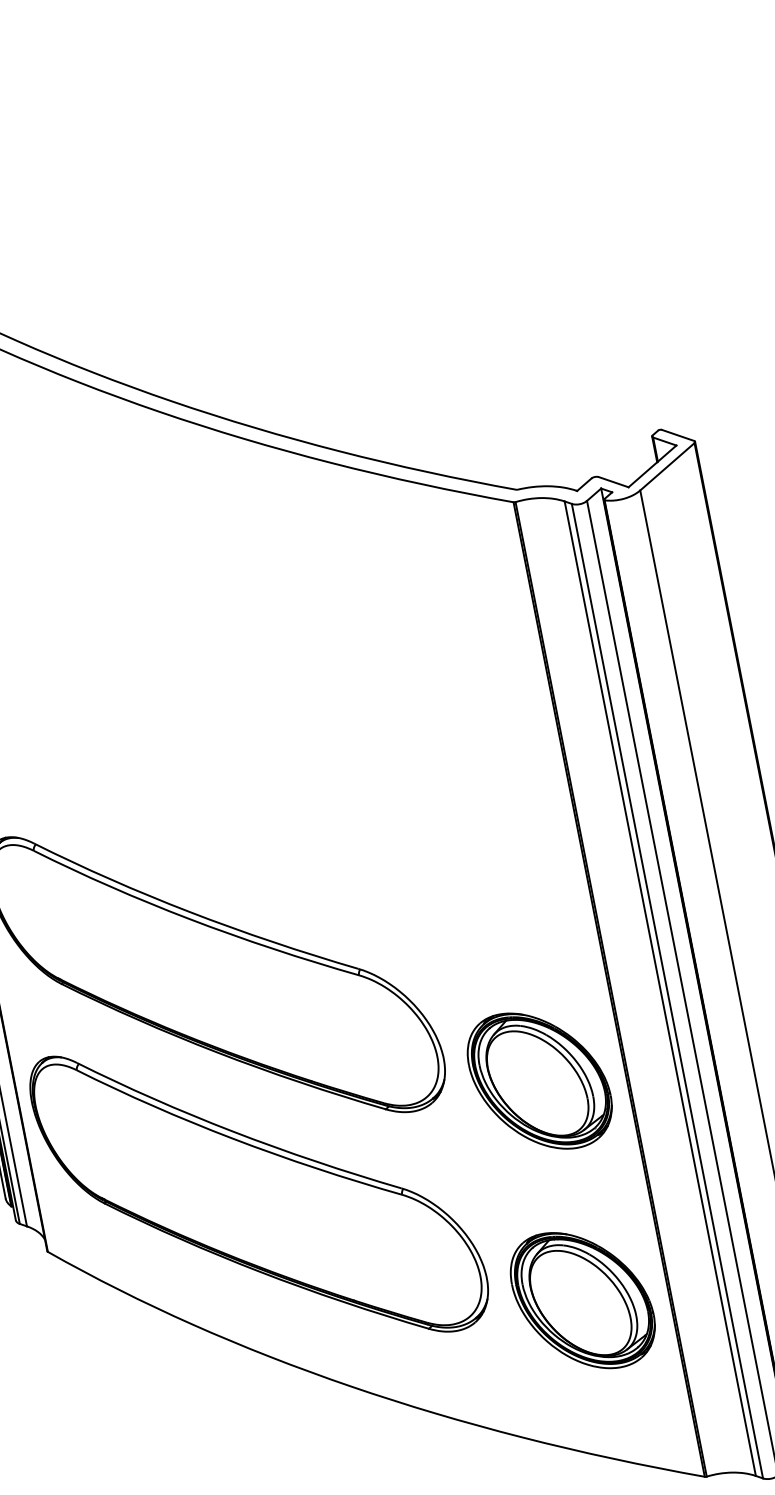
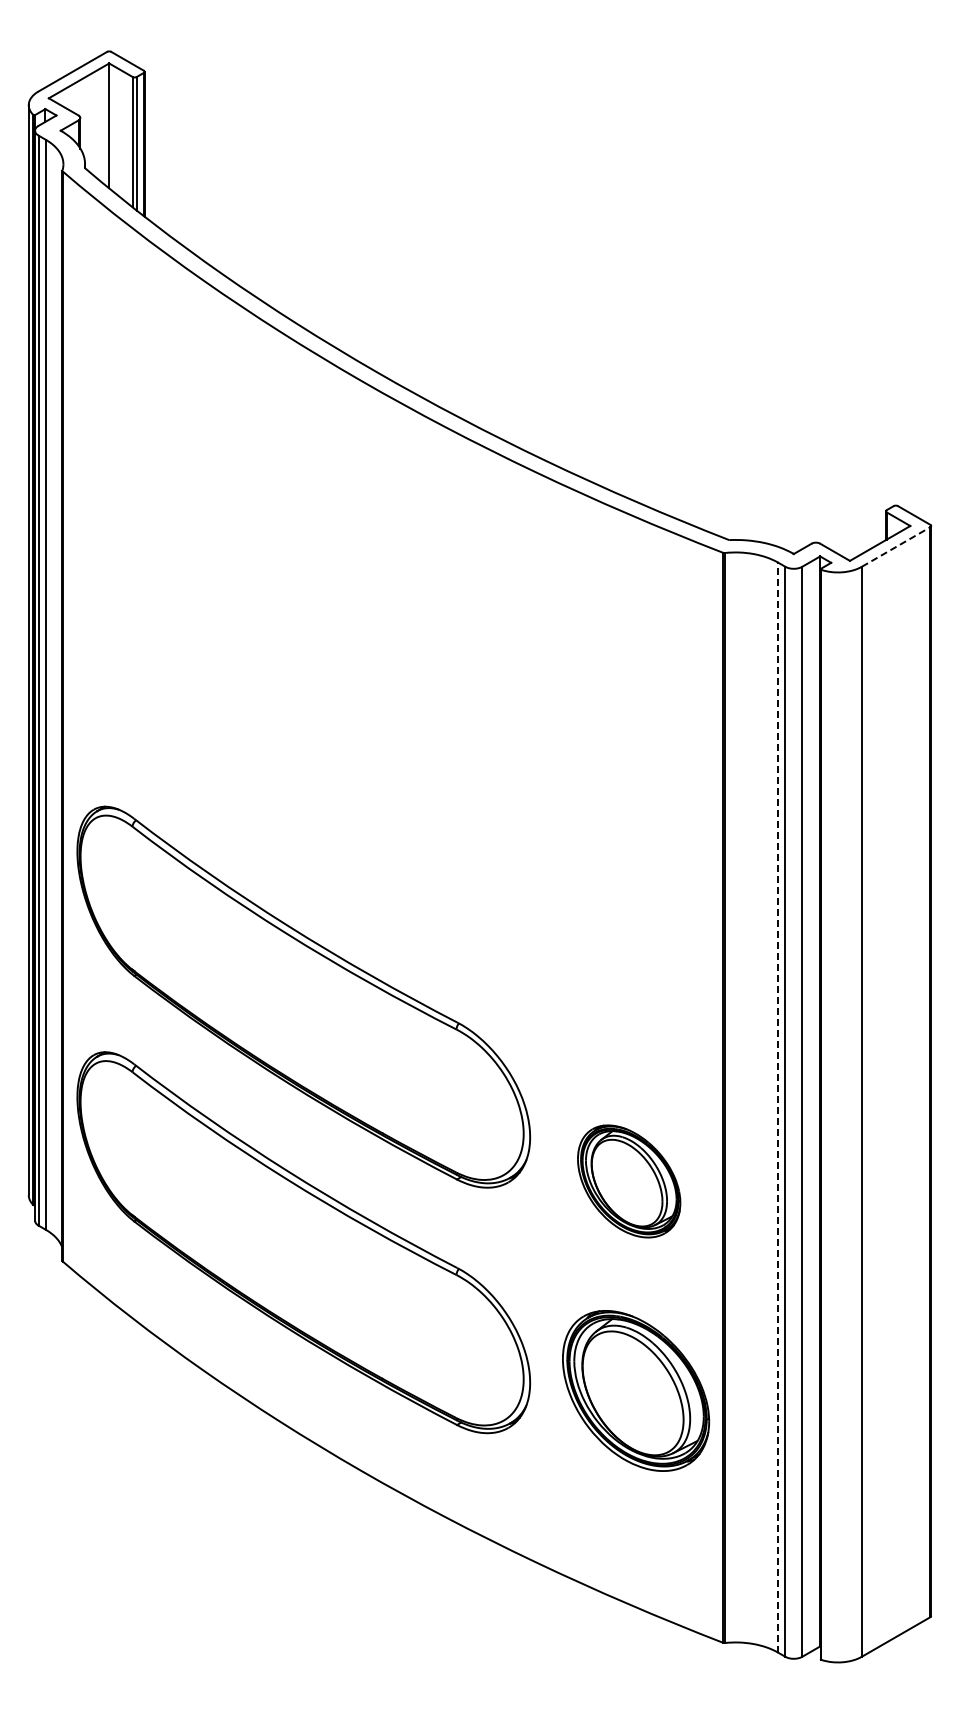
line: (667, 467) -> (896, 547), solid -> dashed
line: (660, 988) -> (778, 1107), solid -> dashed
part: (540, 1080) -> (629, 1181), size x0.7
part: (583, 1299) -> (636, 1390), moved

